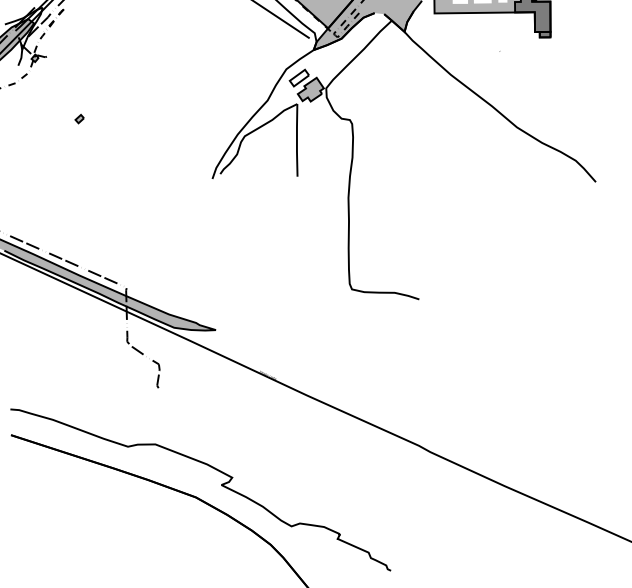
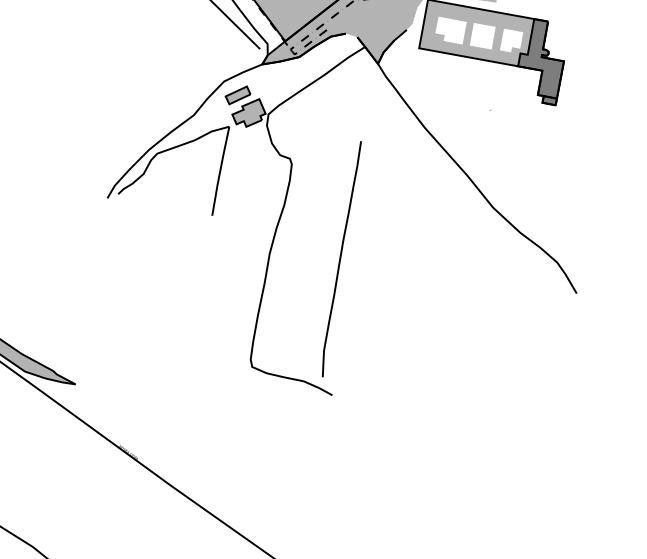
fill: (299, 77) -> (238, 94), added
curve: (405, 190) -> (341, 258), added

